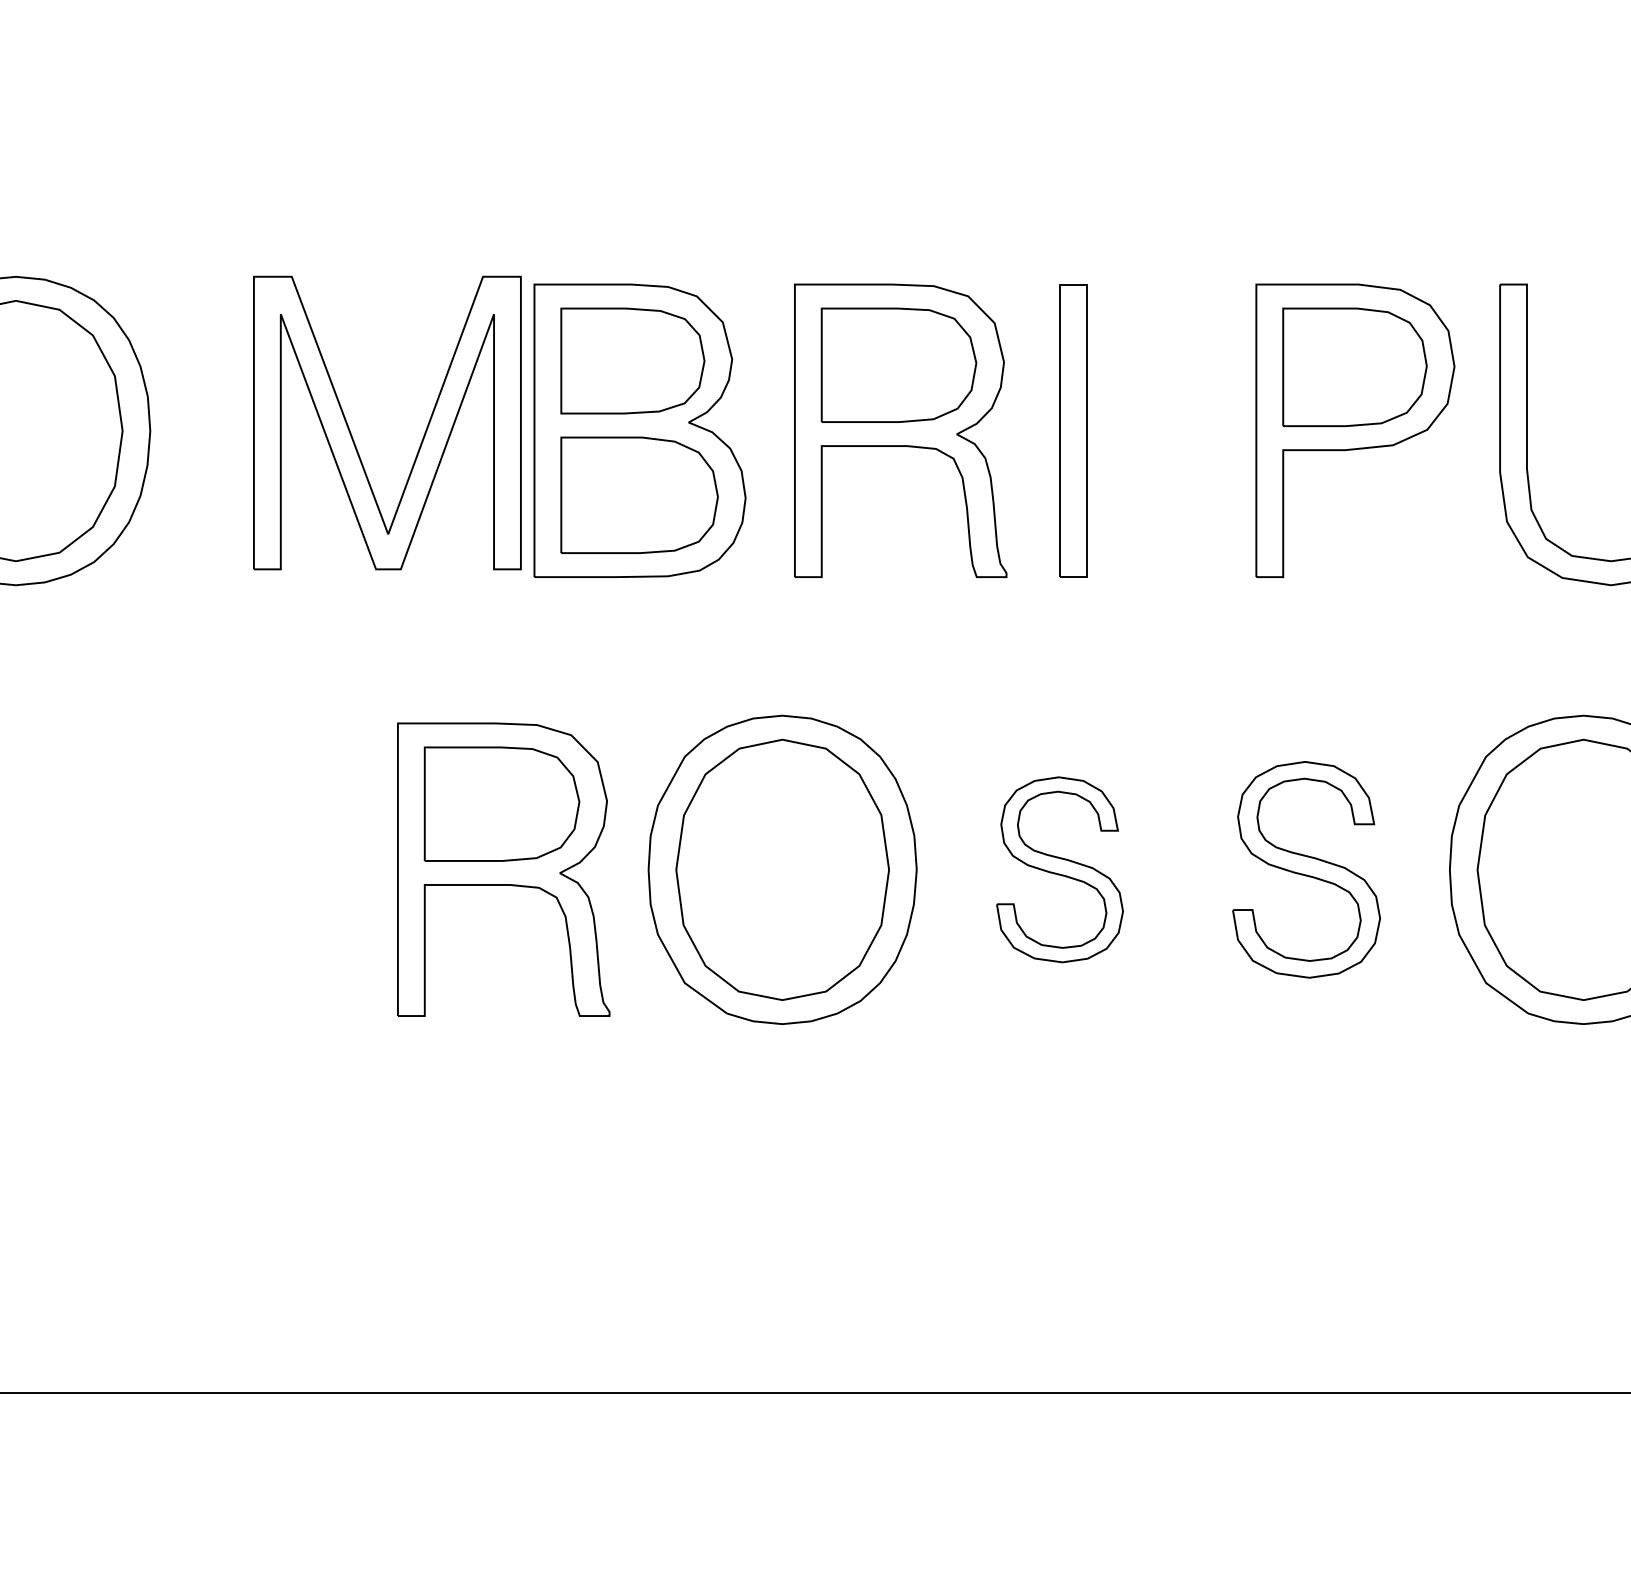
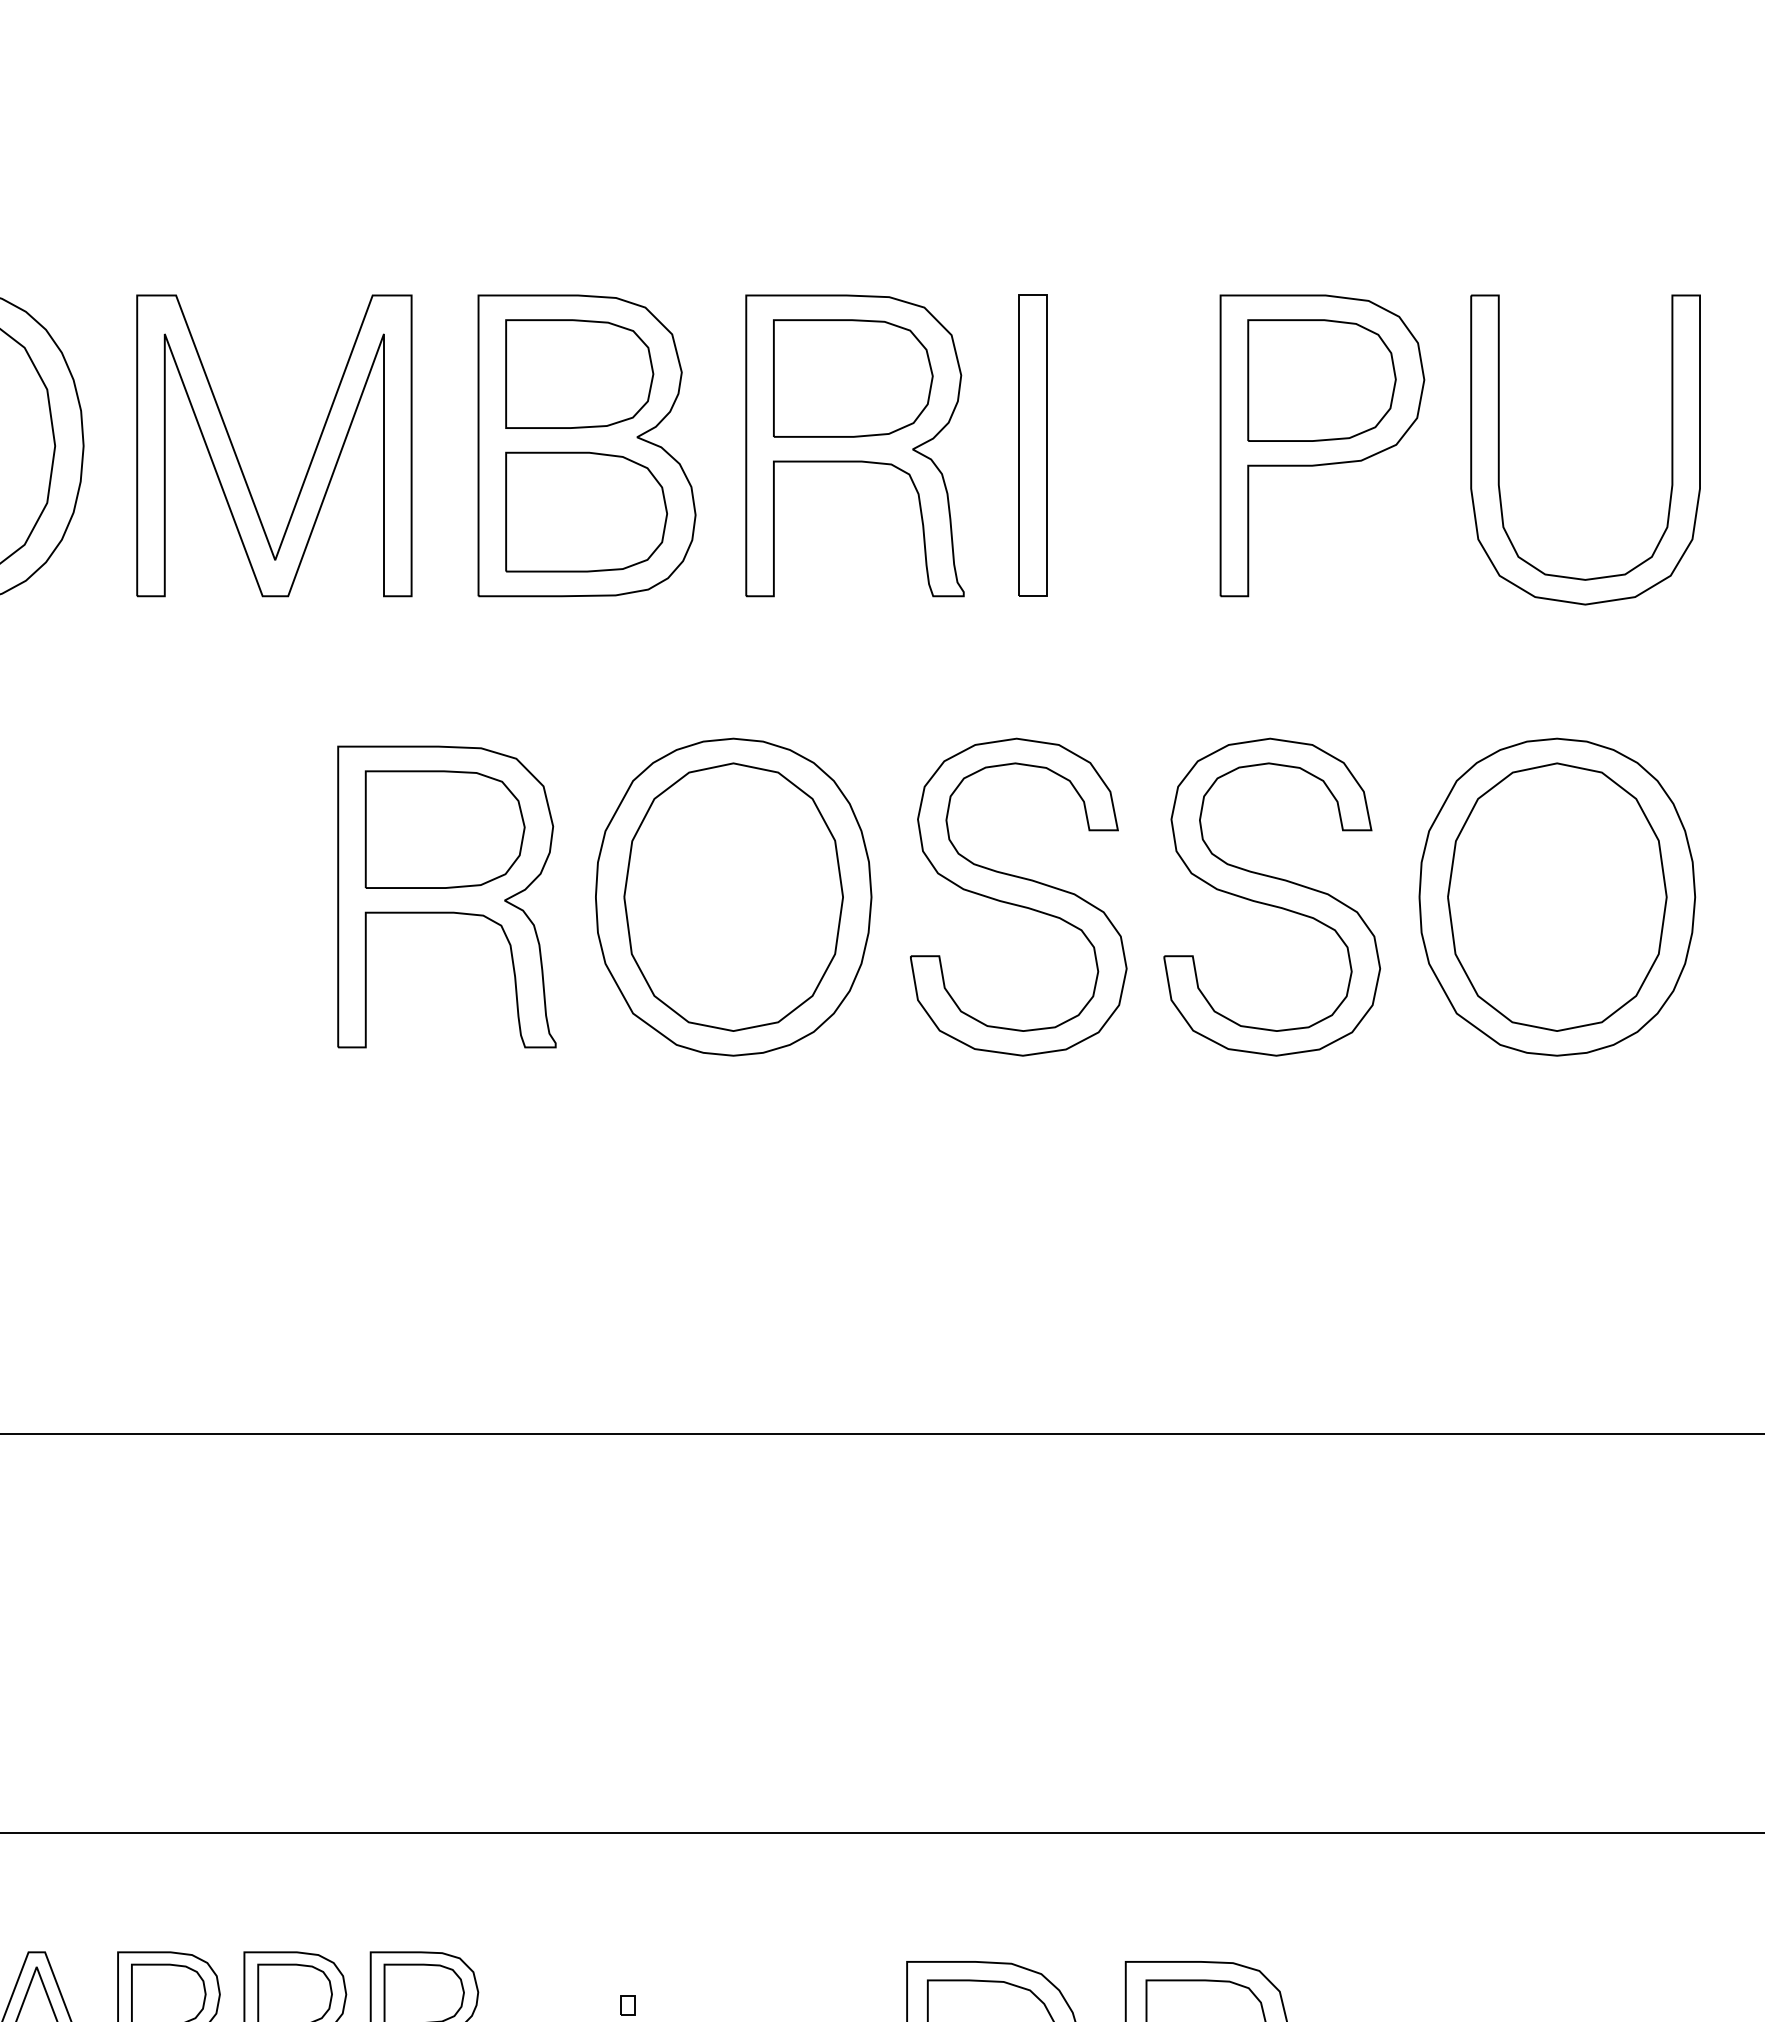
part: (352, 435) -> (238, 458), moved
part: (1059, 869) -> (1018, 896), size x1.67
part: (1306, 869) -> (1272, 896), size x1.43

